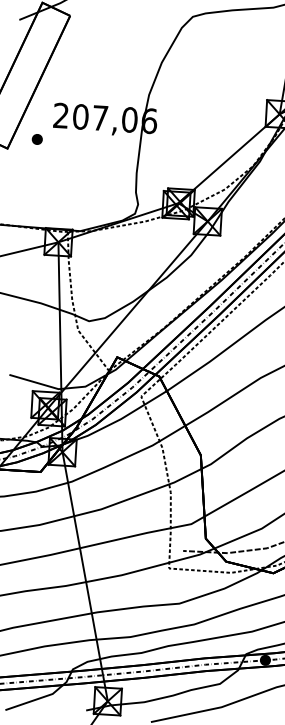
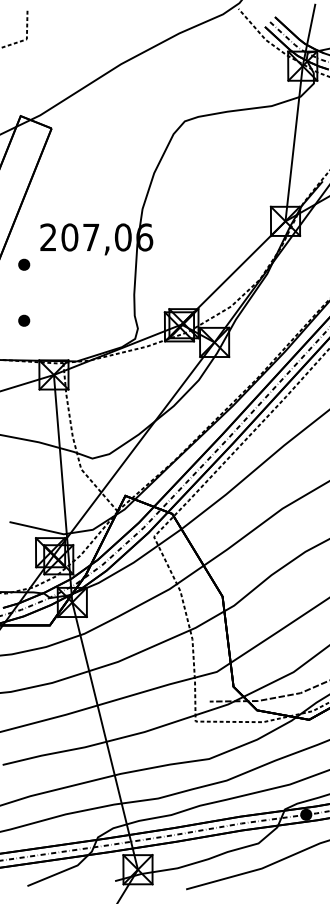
part: (34, 190) -> (24, 320), added

